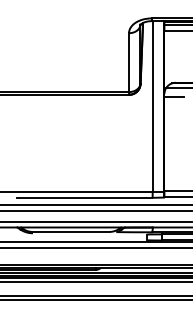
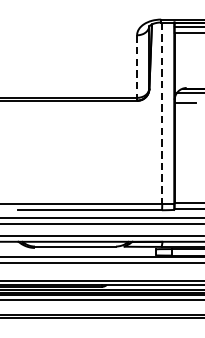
line: (129, 64) -> (137, 68), solid -> dashed
line: (152, 107) -> (162, 114), solid -> dashed

